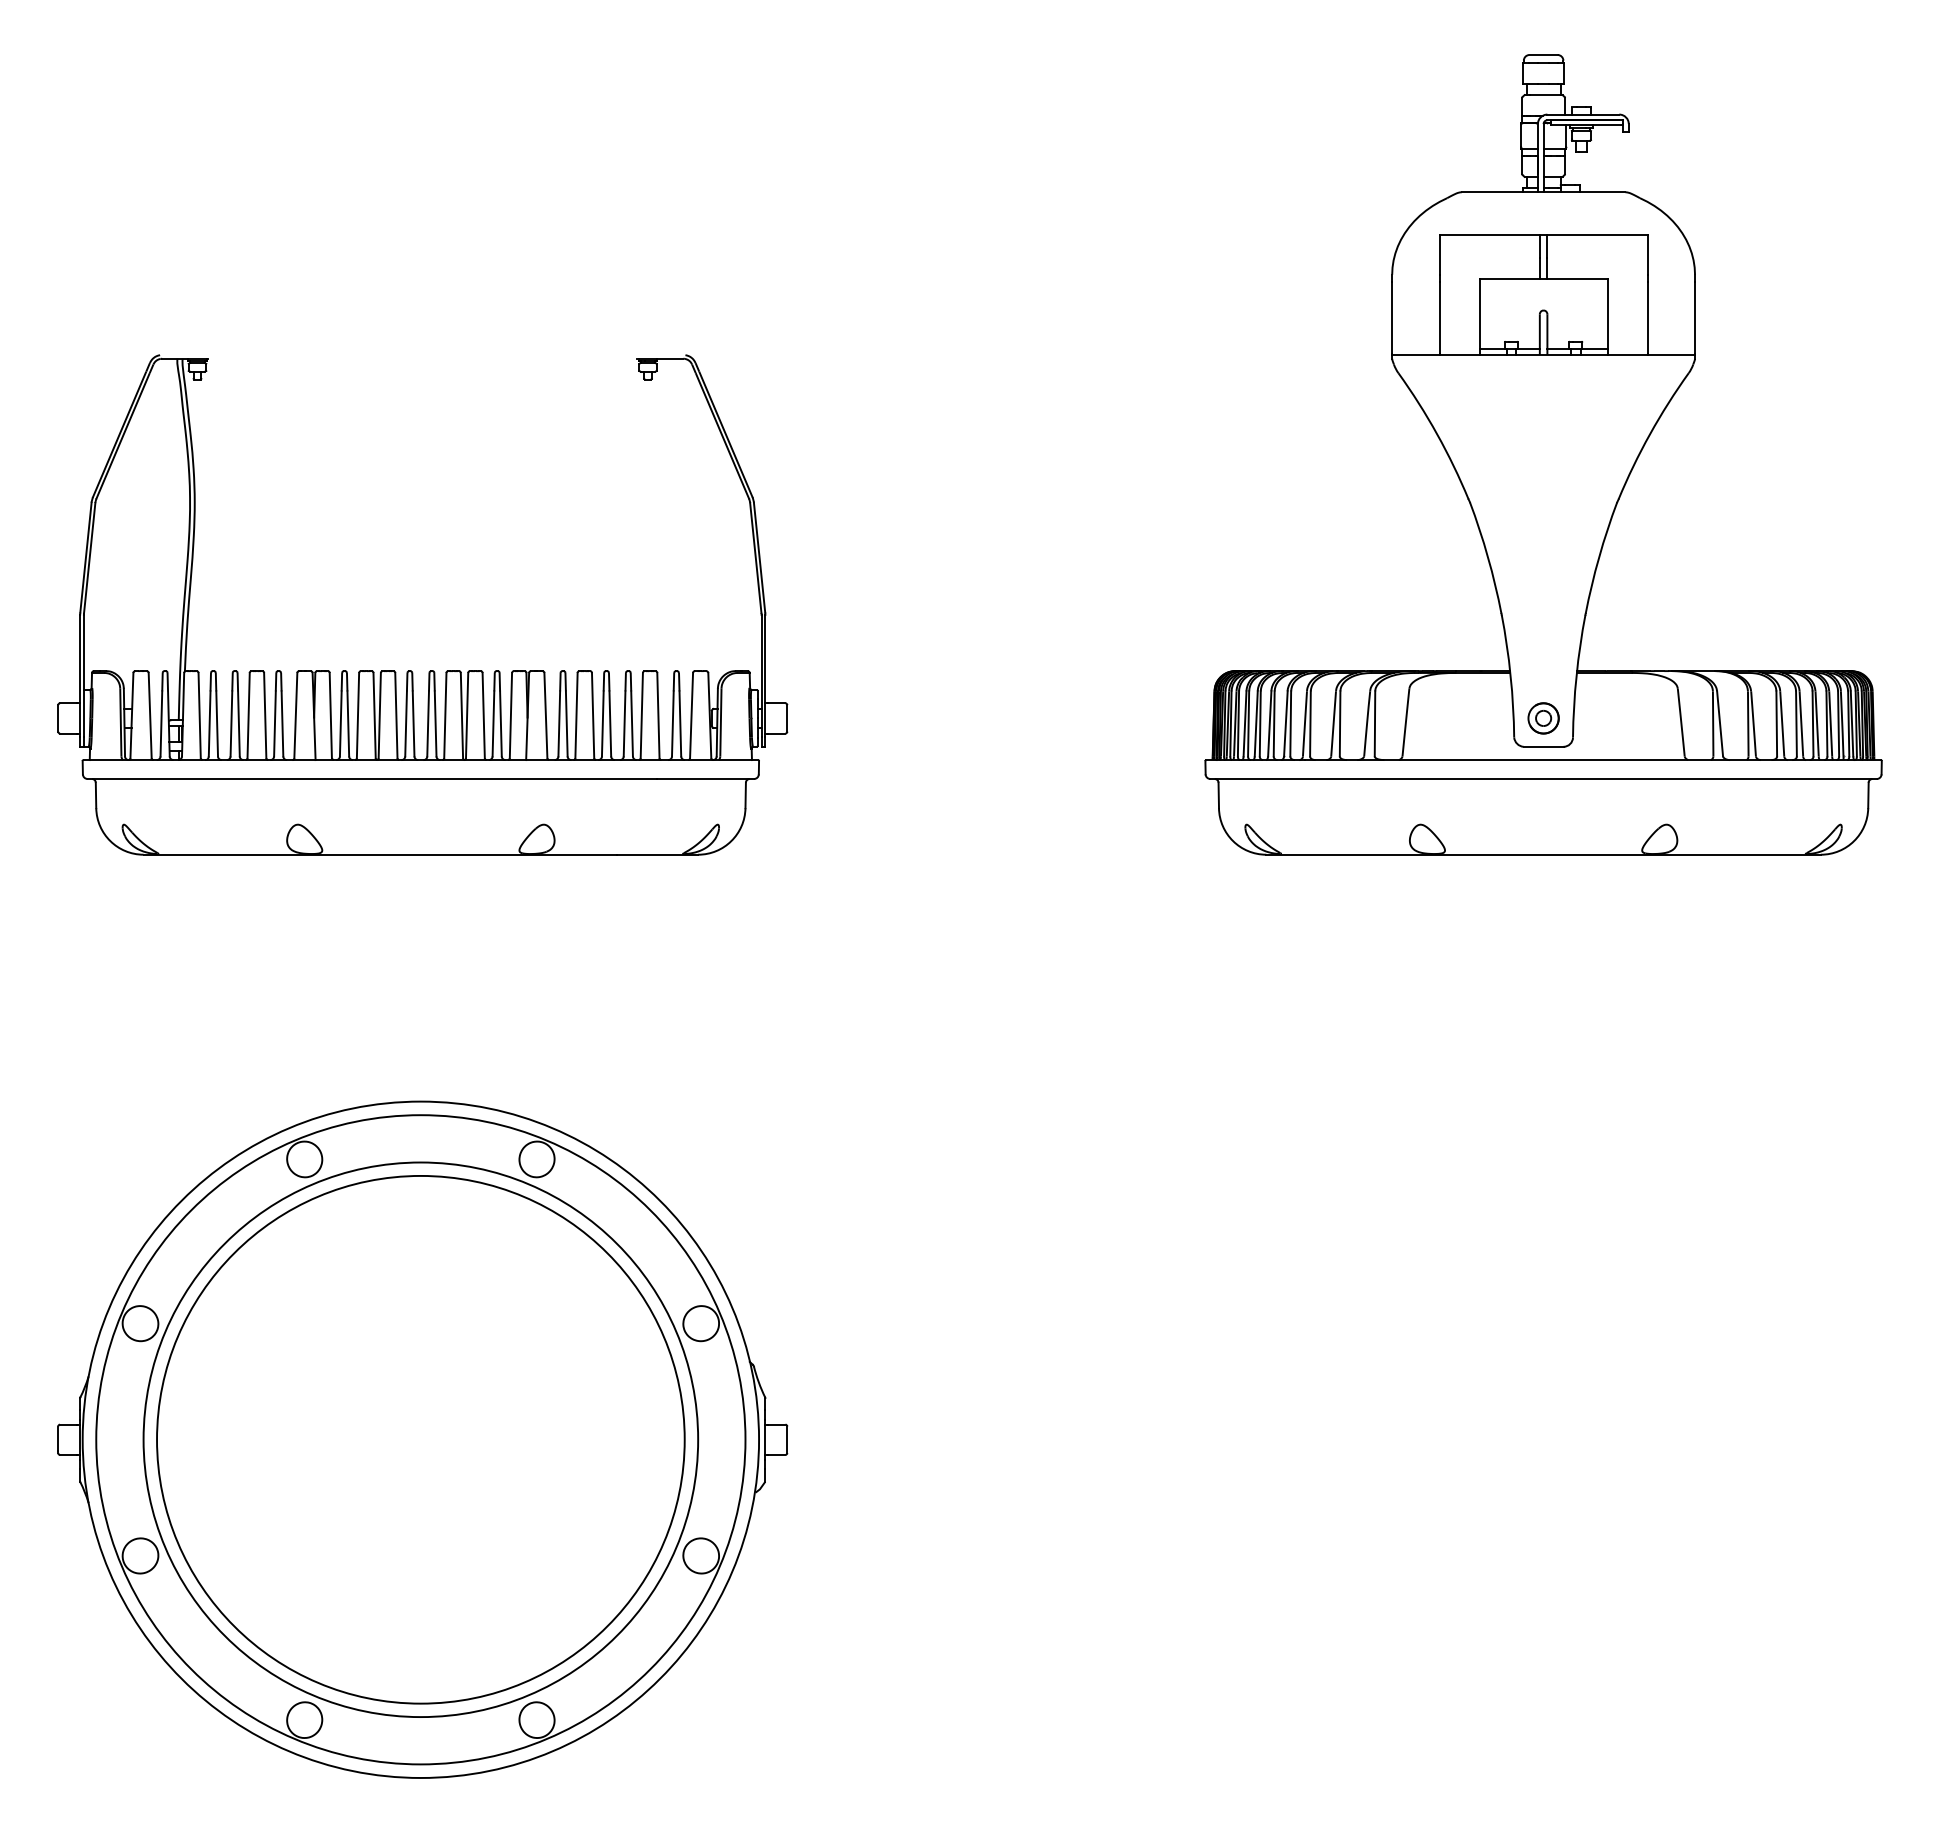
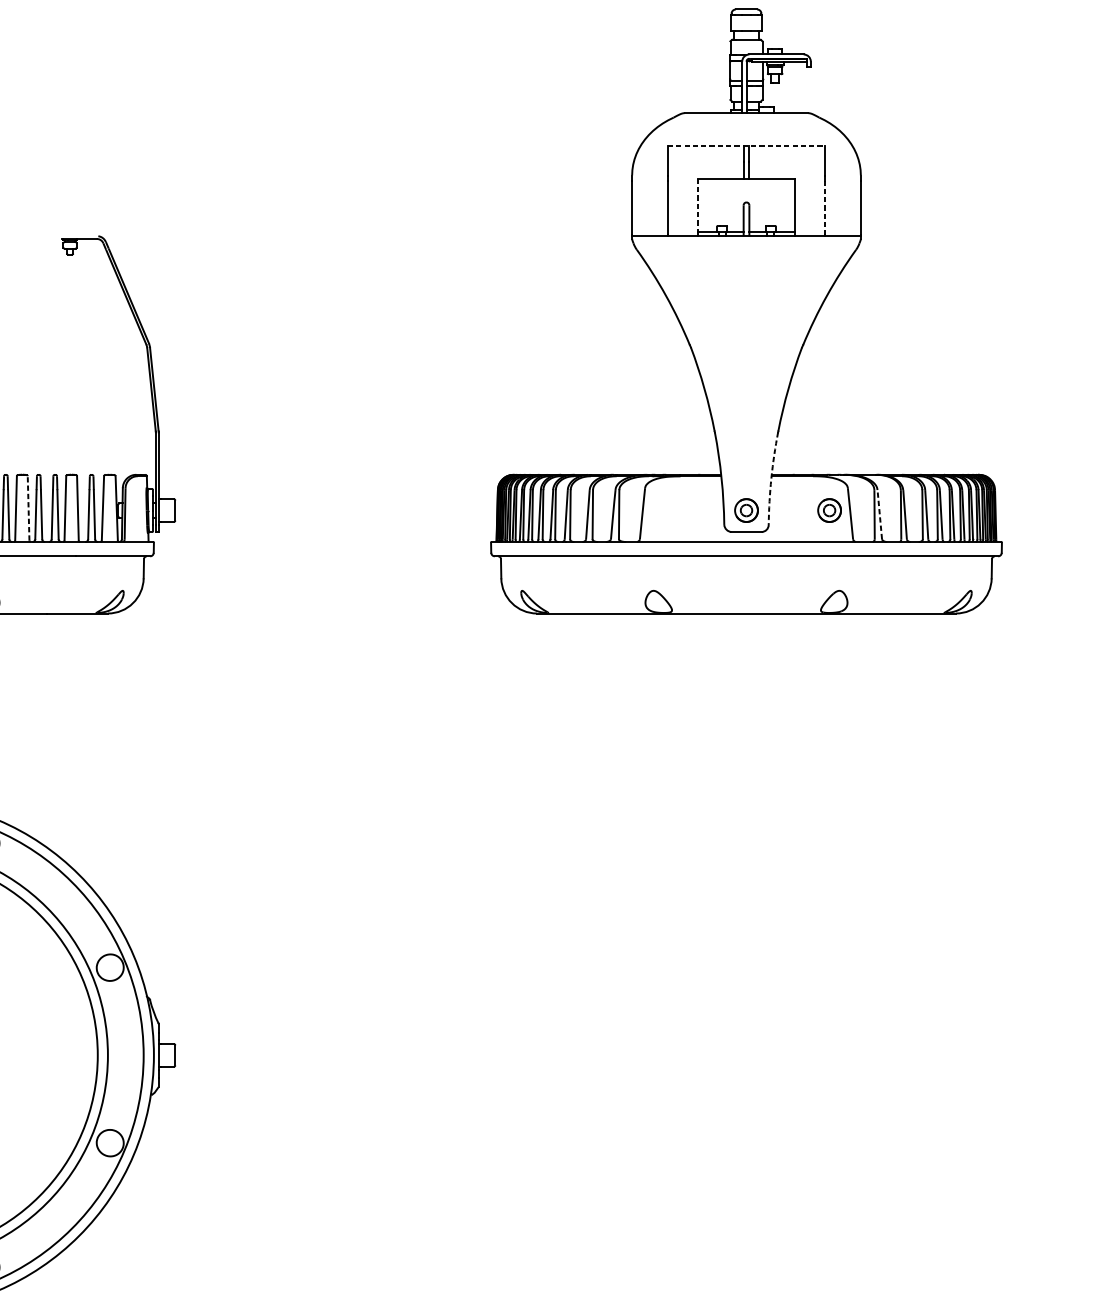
line: (1544, 235) -> (747, 145), solid -> dashed
line: (1479, 314) -> (698, 205), solid -> dashed
line: (1647, 317) -> (824, 207), solid -> dashed
arc: (1576, 675) -> (771, 478), solid -> dashed
line: (593, 715) -> (28, 508), solid -> dashed
part: (1653, 718) -> (829, 510), added
line: (1720, 723) -> (880, 514), solid -> dashed

